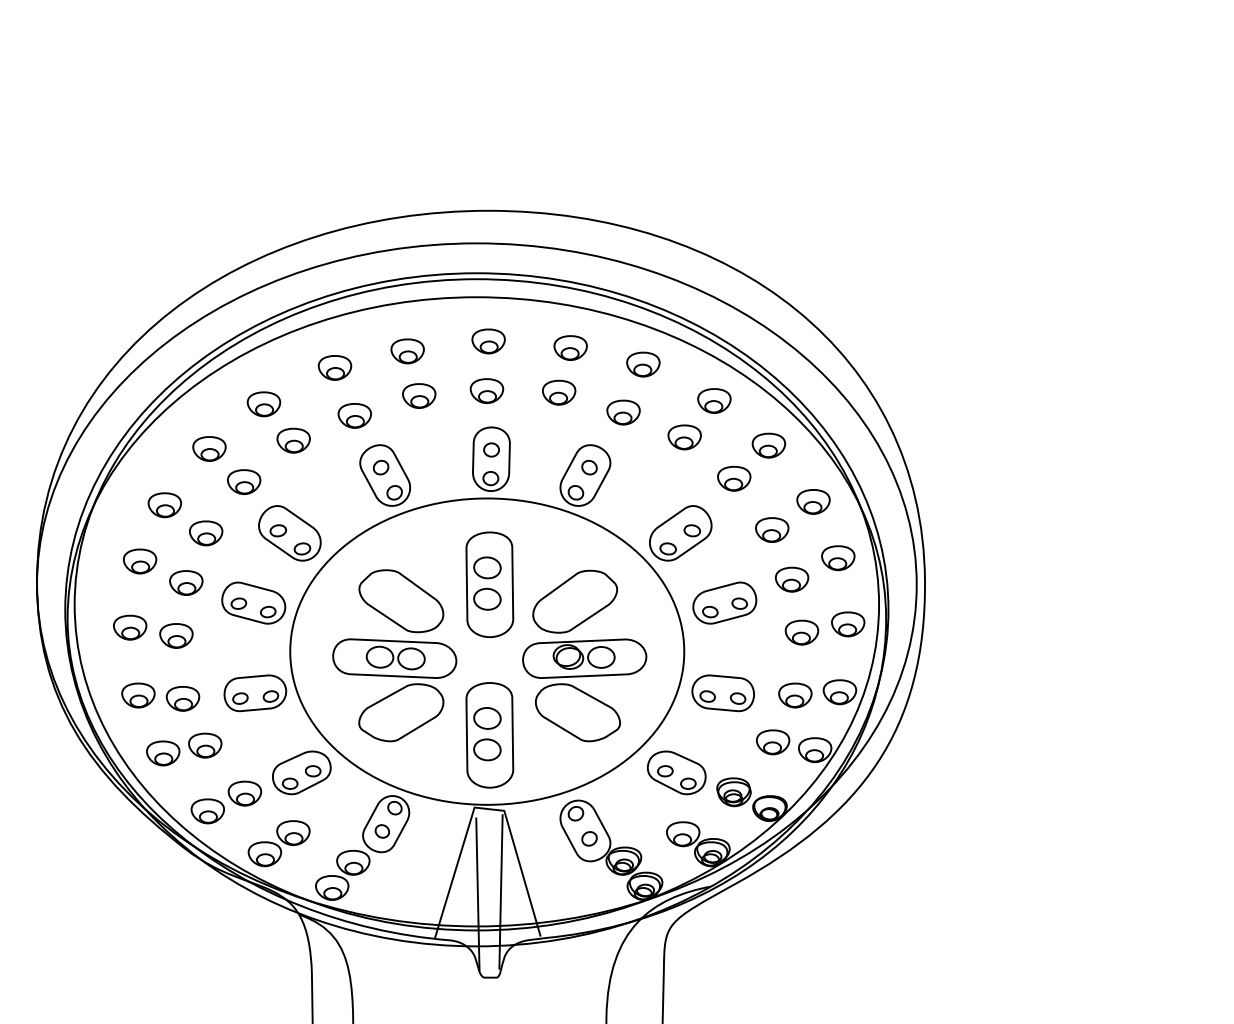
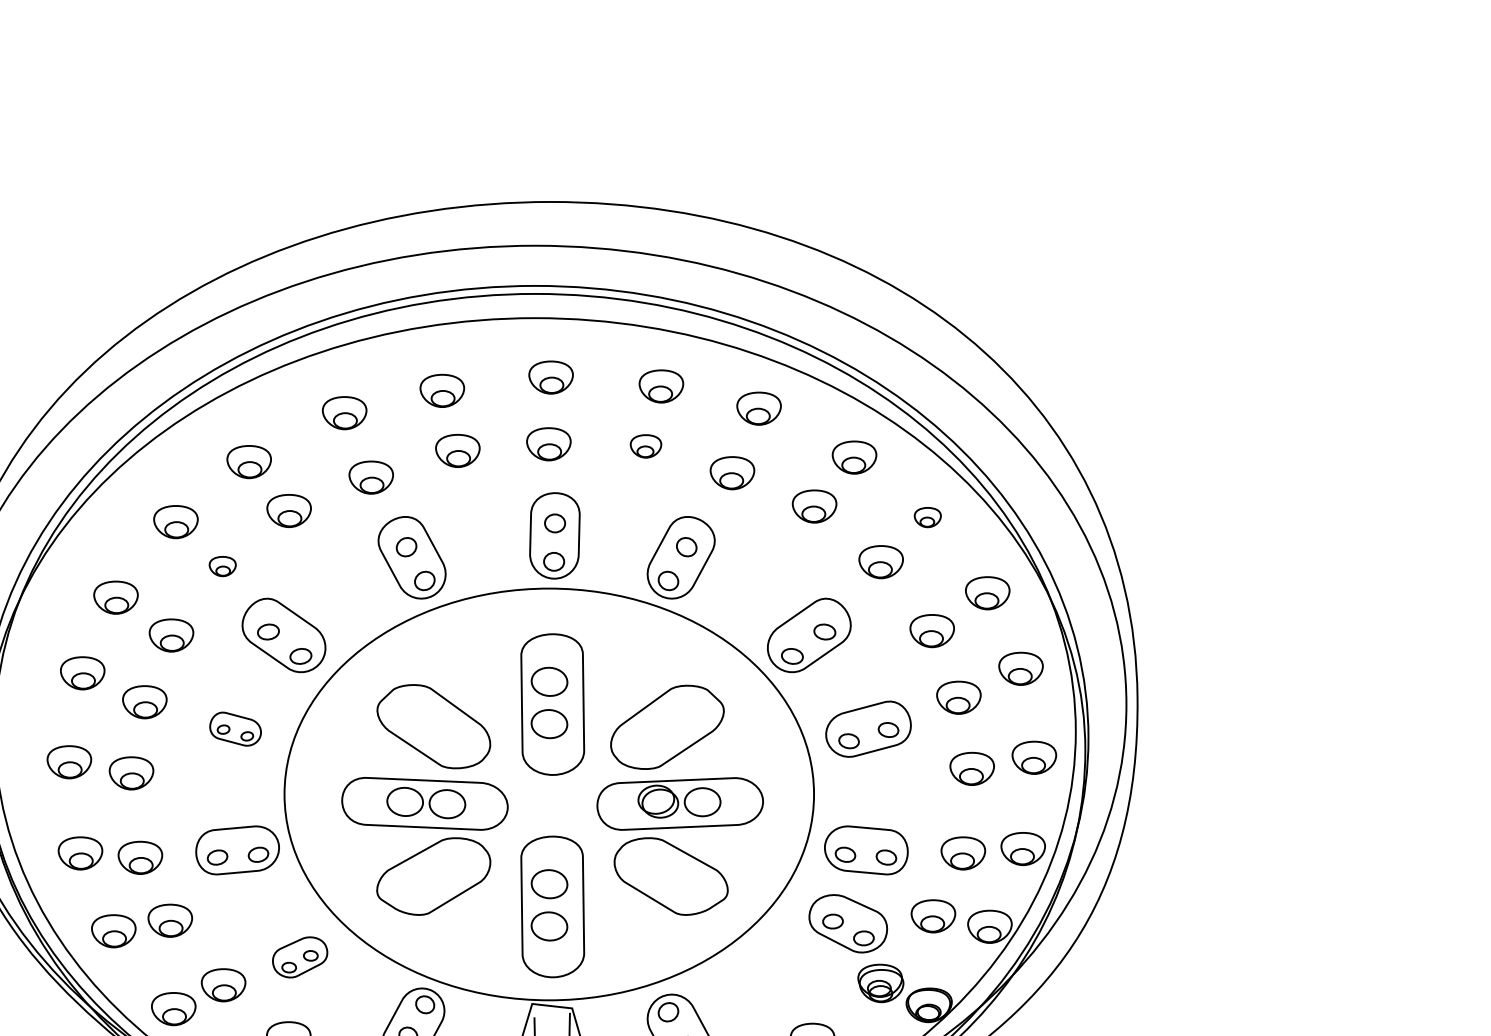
part: (559, 392) -> (646, 446), size x0.7
part: (768, 445) -> (927, 517), size x0.6
part: (244, 481) -> (223, 565), size x0.6
part: (253, 602) -> (235, 728), size x0.6
part: (301, 772) -> (299, 956), size x0.7
part: (676, 772) -> (847, 923), moved

